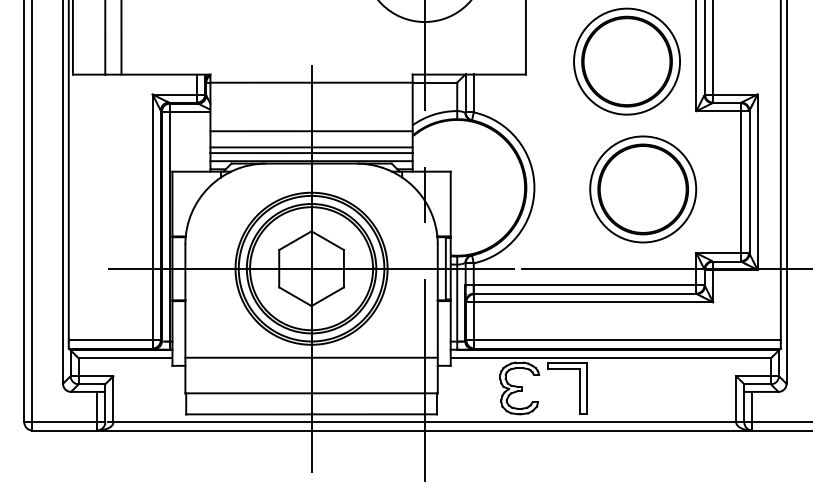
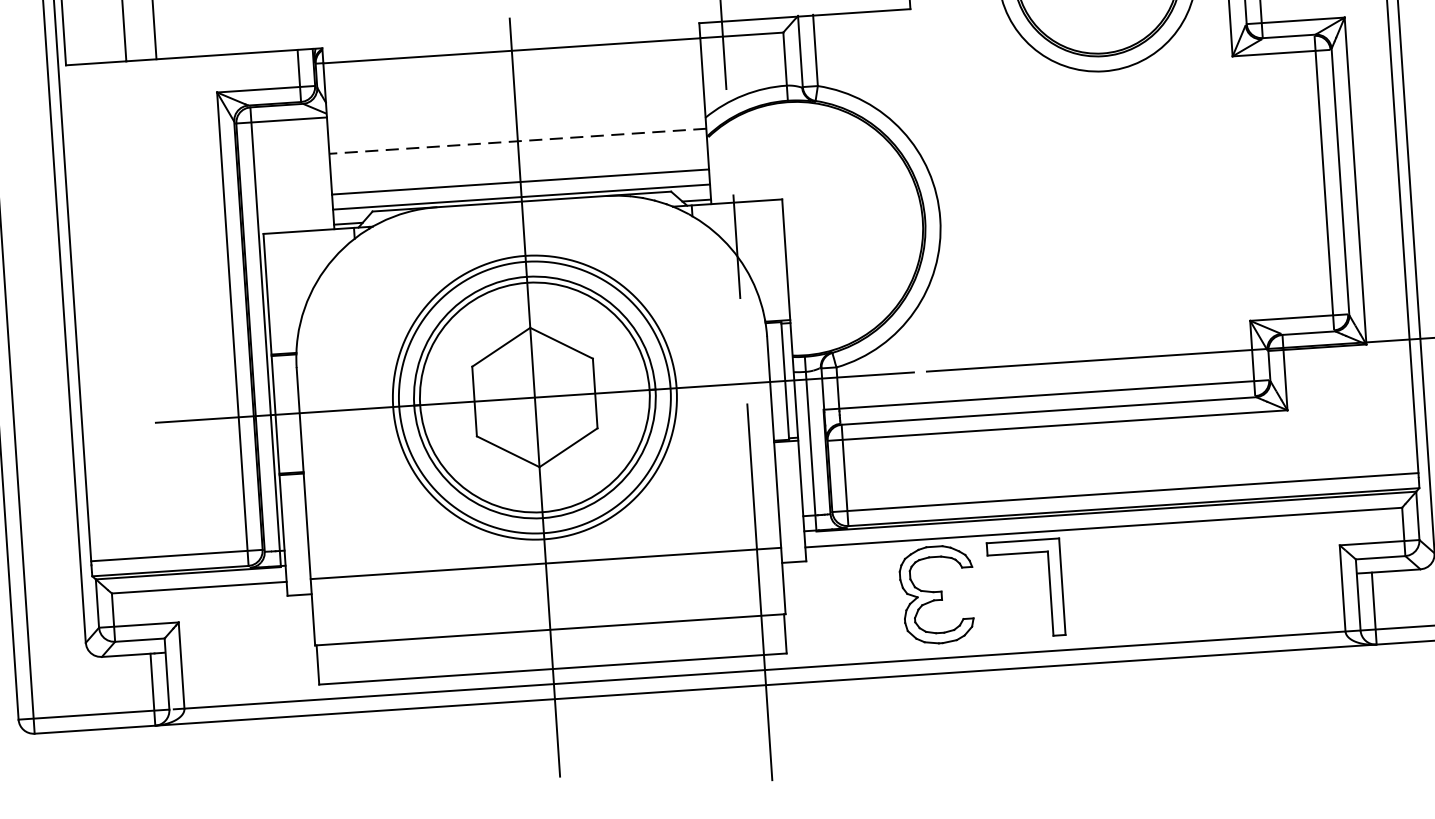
line: (311, 131) -> (517, 141), solid -> dashed
line: (311, 147) -> (519, 171), removed
part: (643, 189) -> (1143, 208), removed

